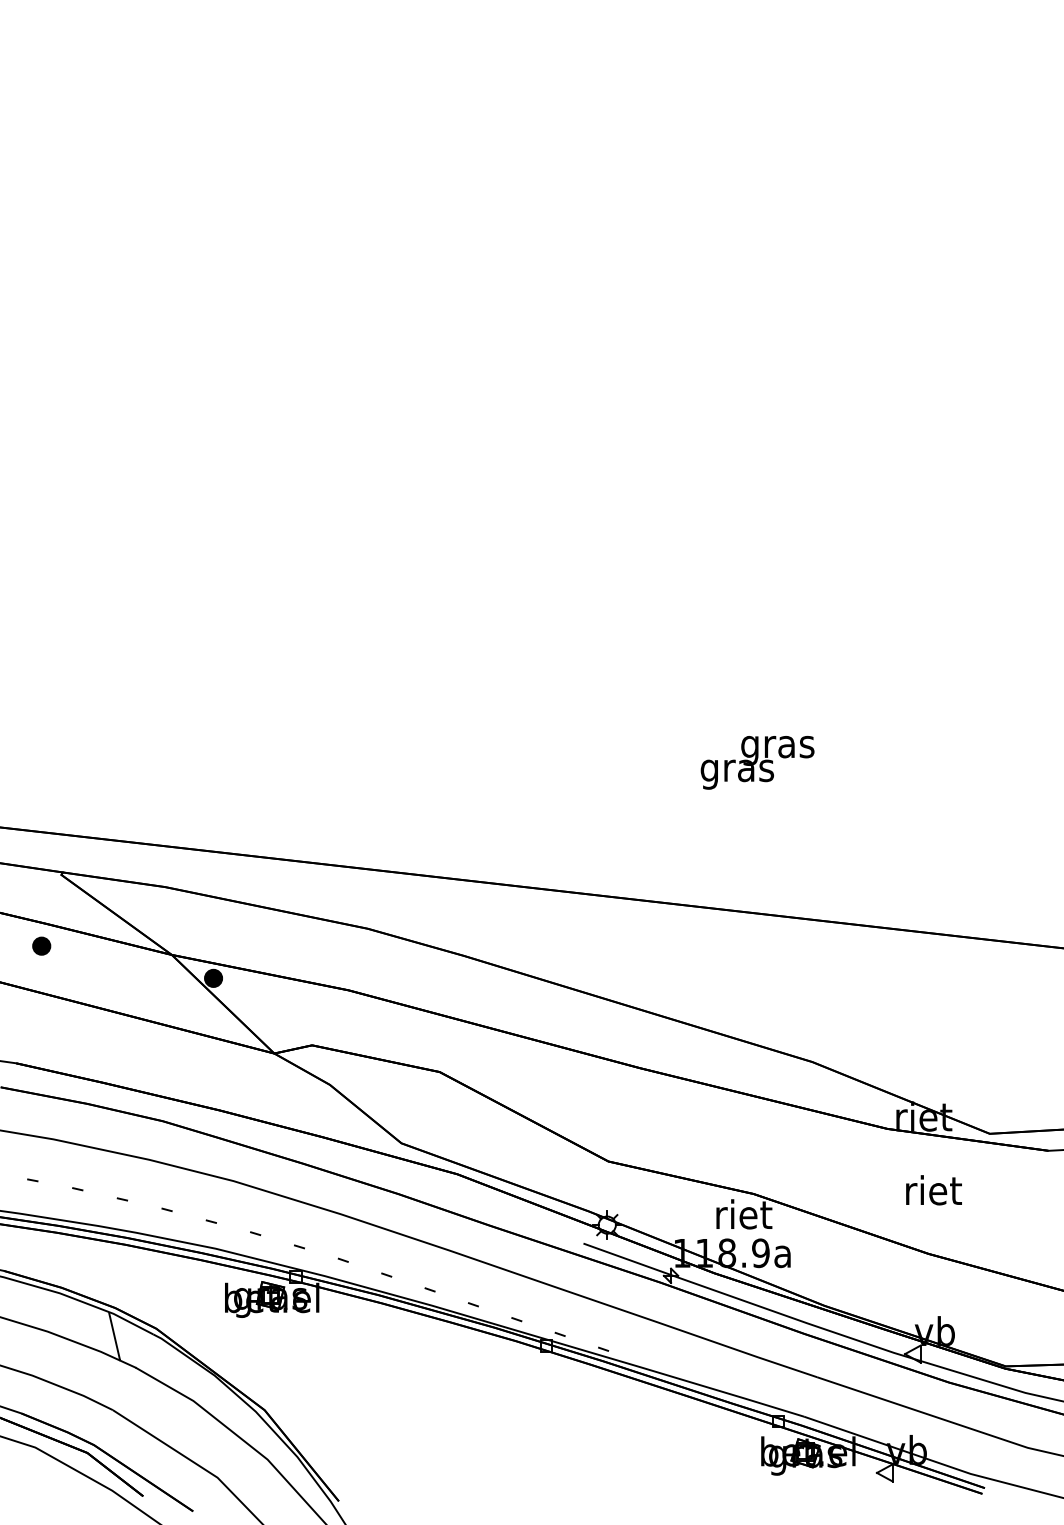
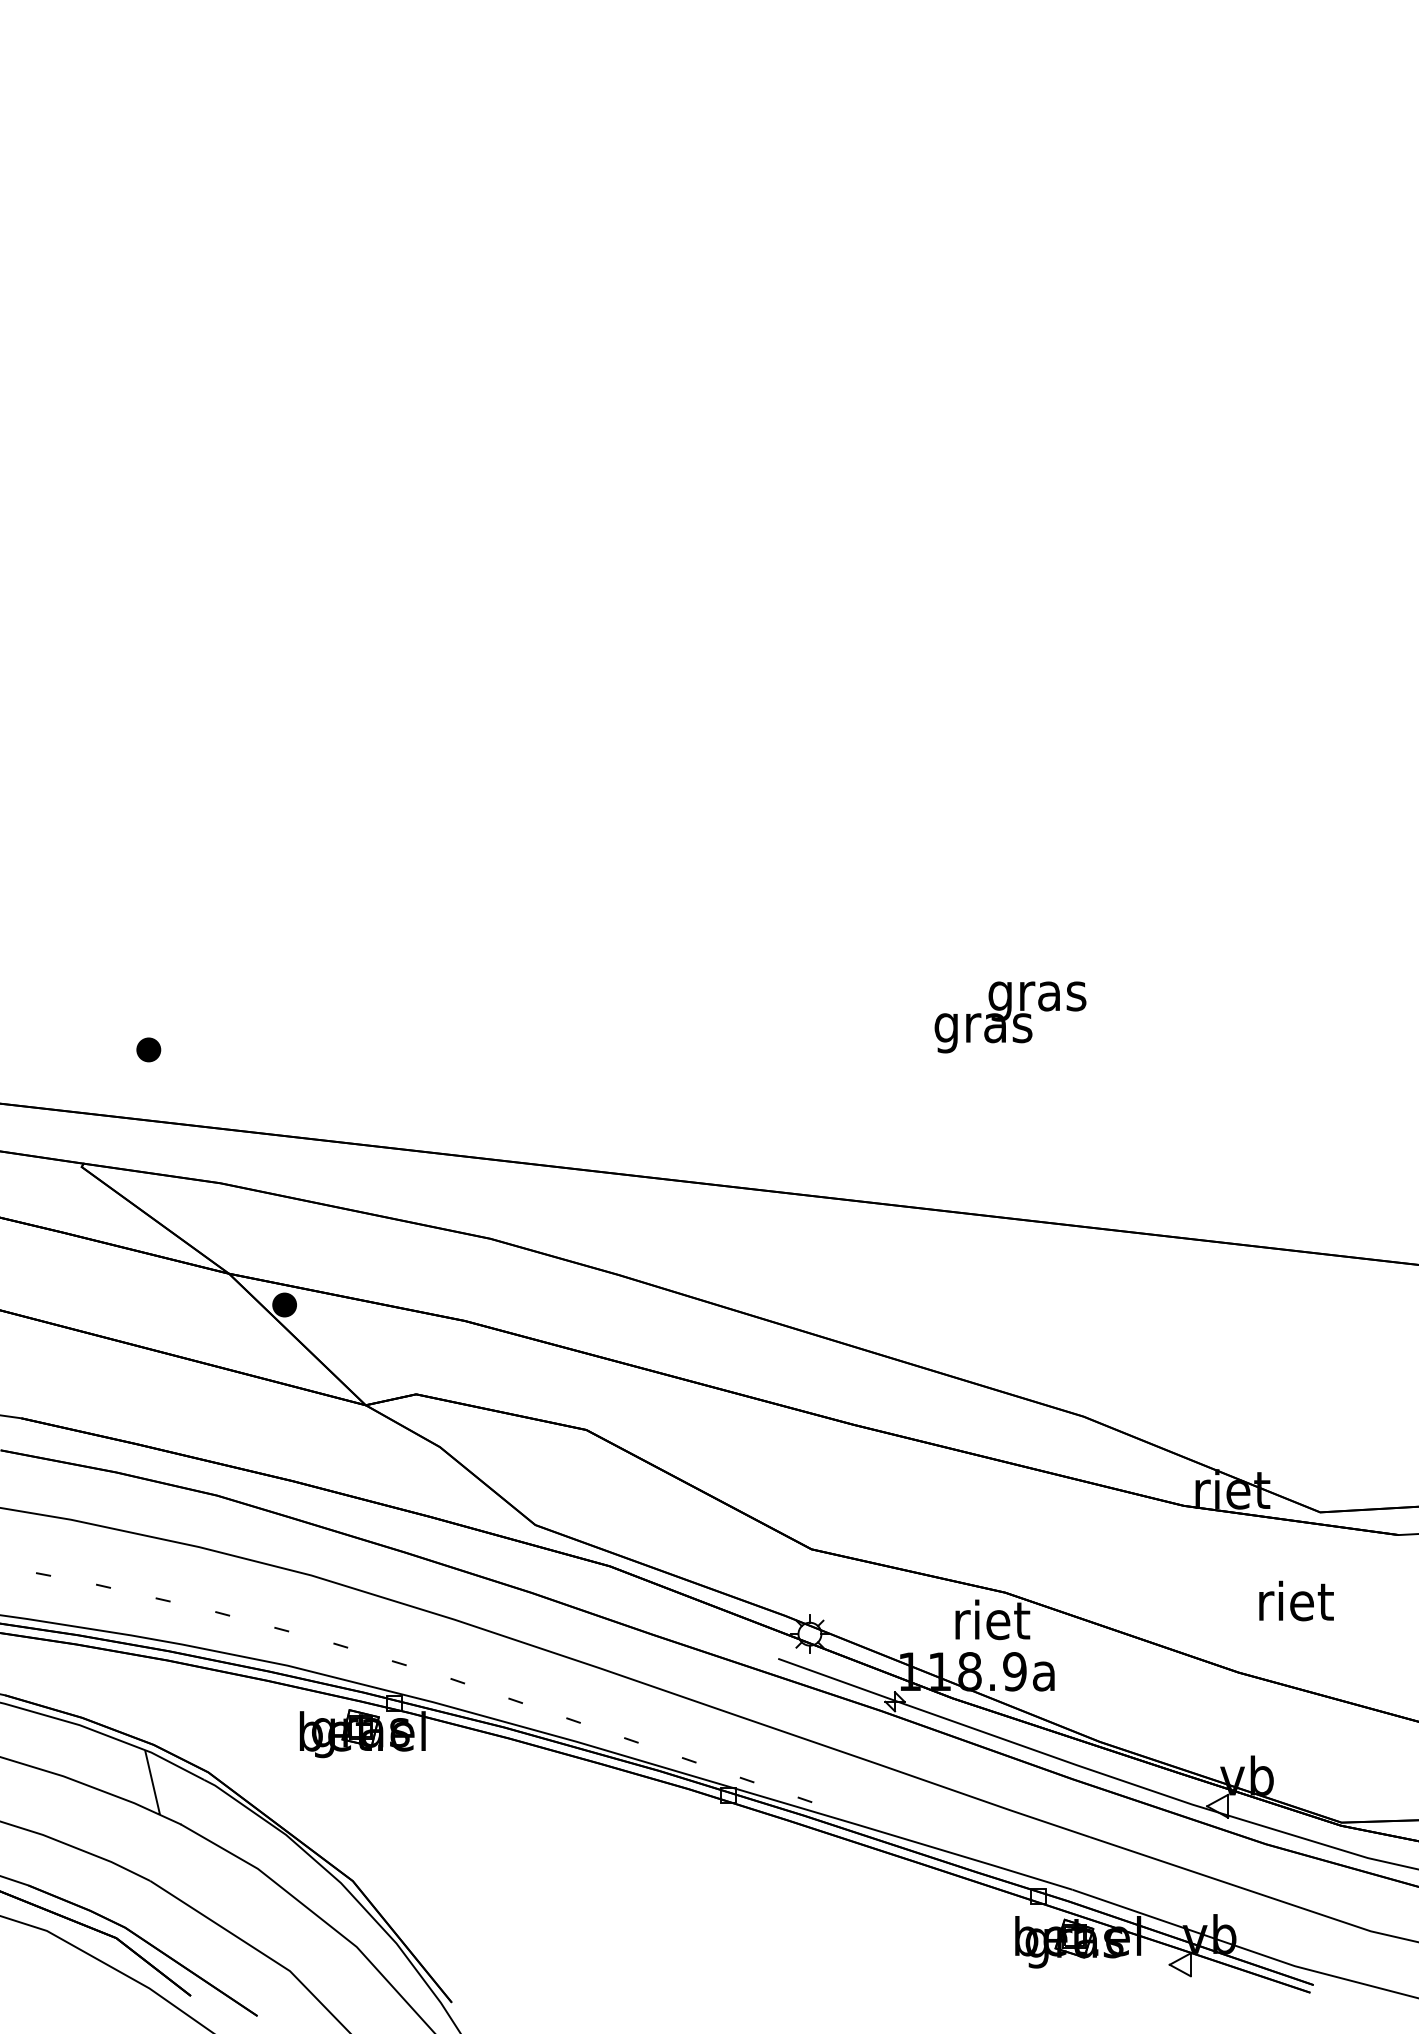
part: (41, 945) -> (148, 1049), moved
text: (933, 1190) -> (1295, 1601), moved

